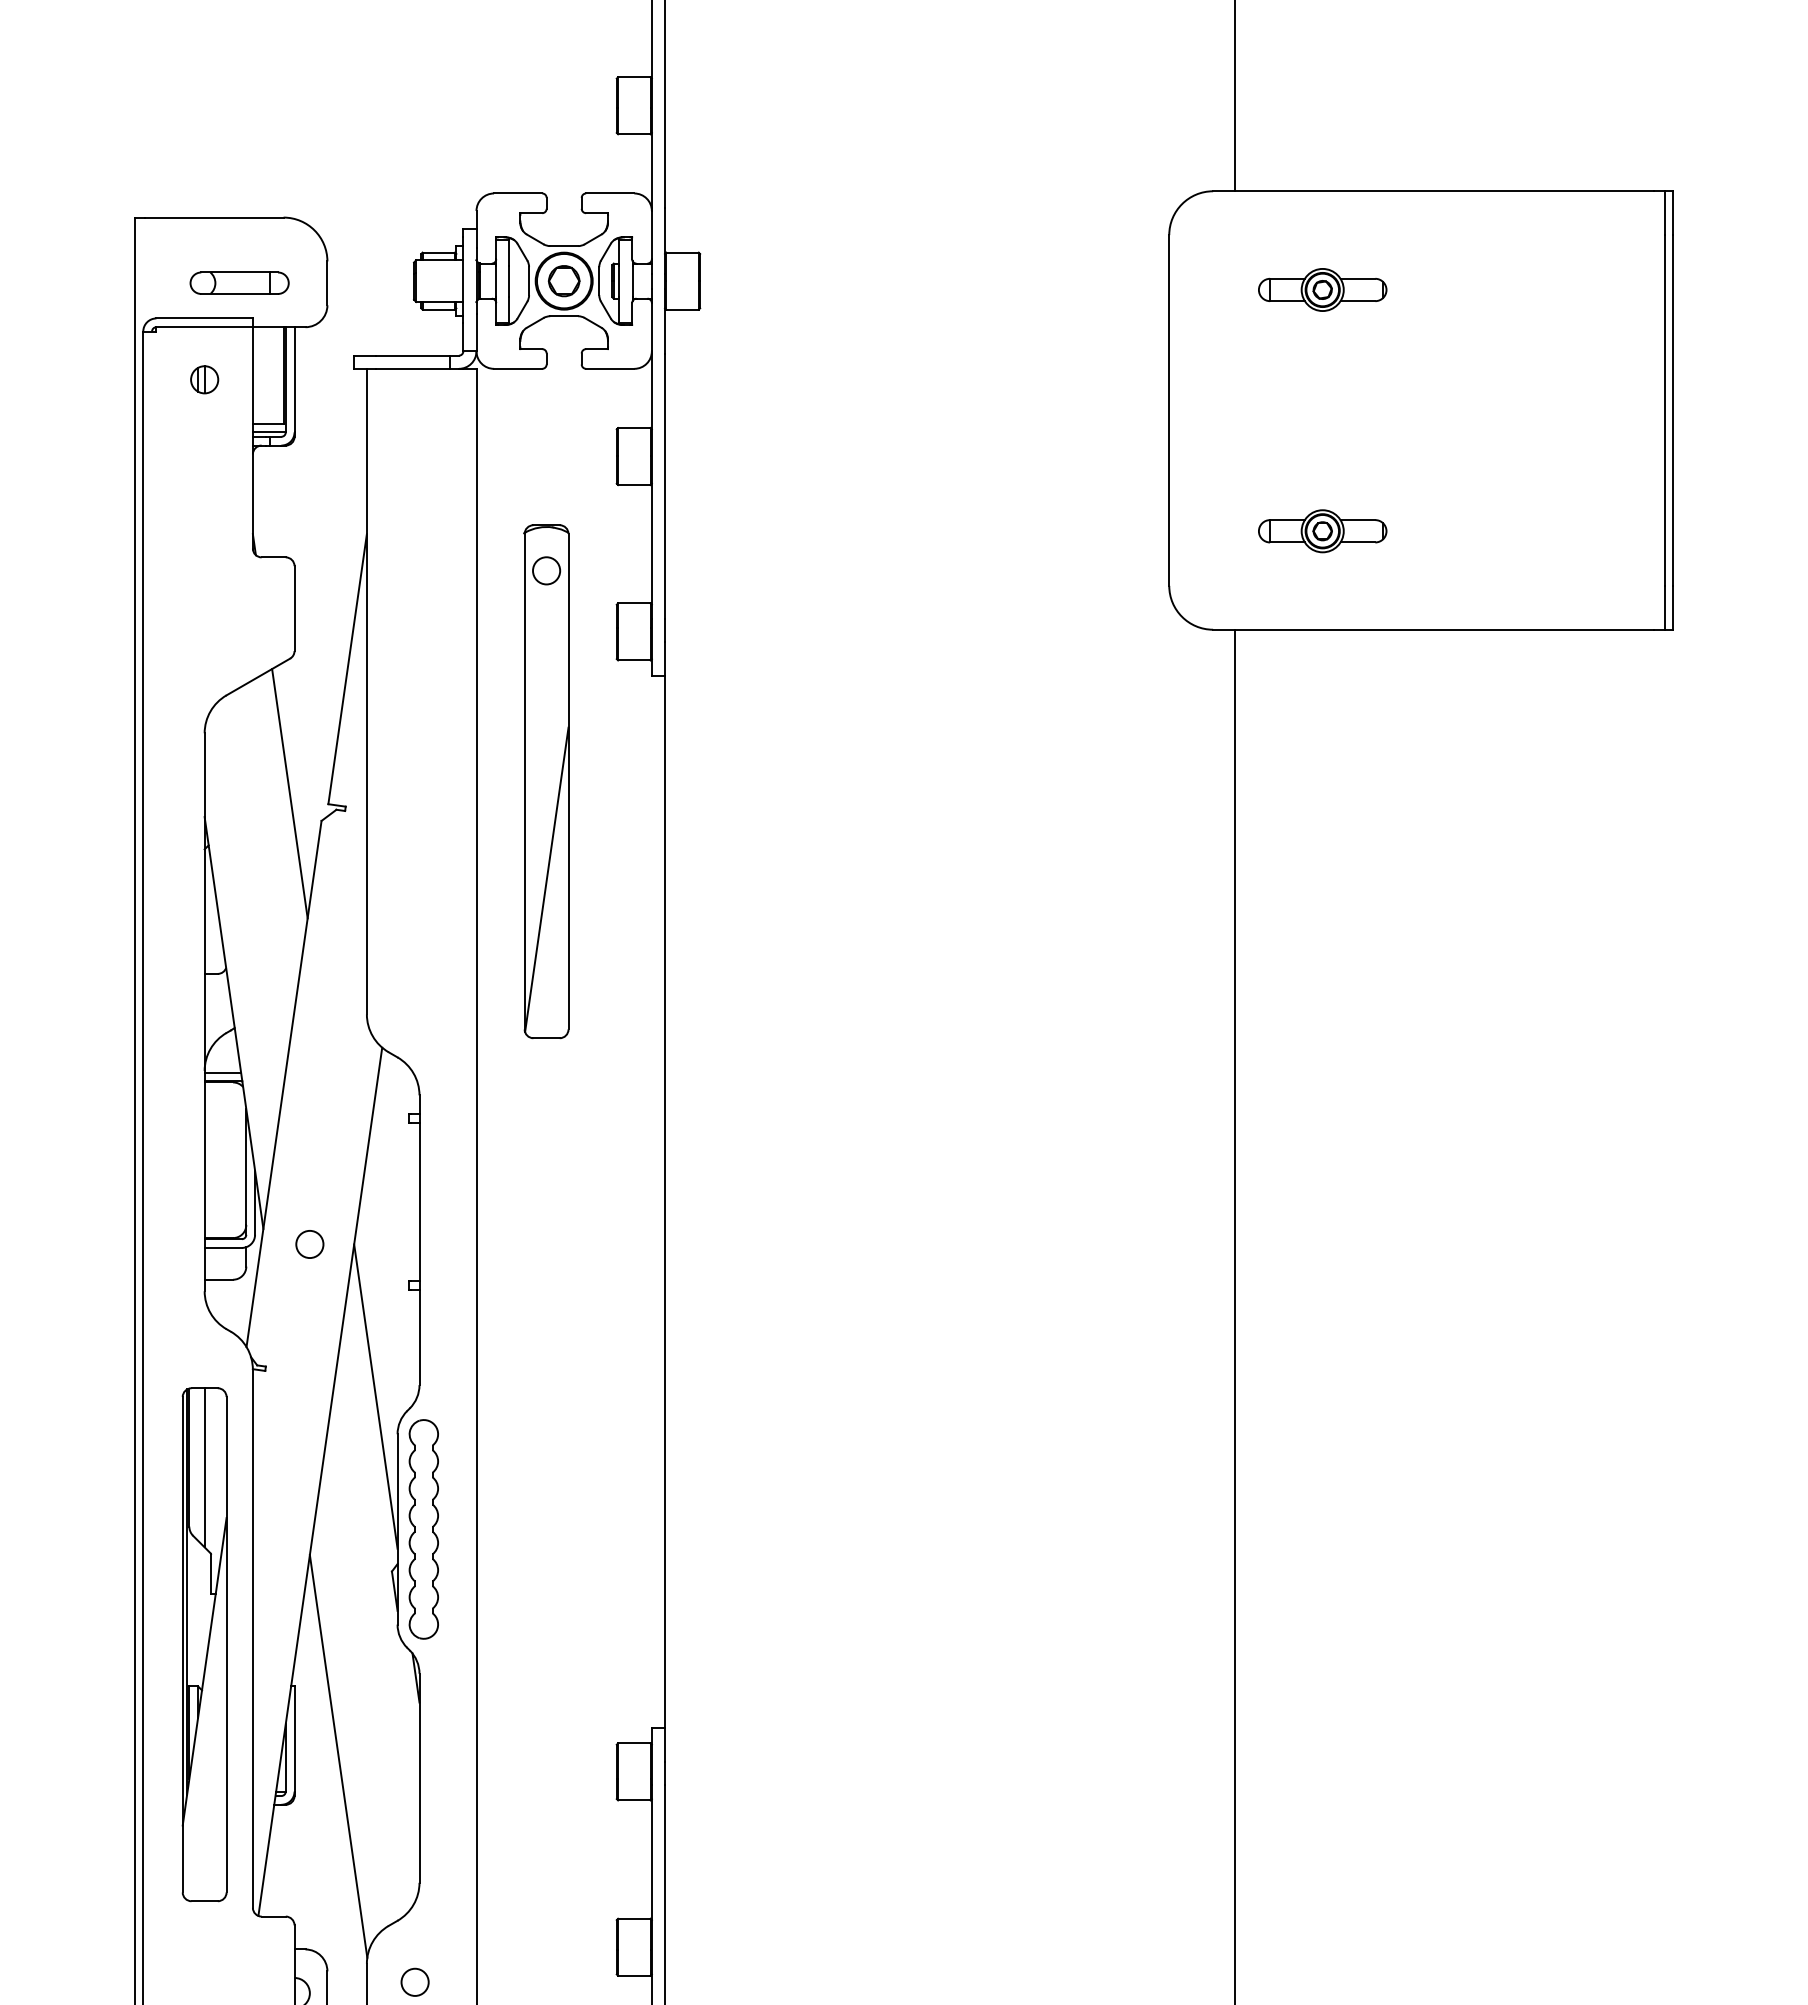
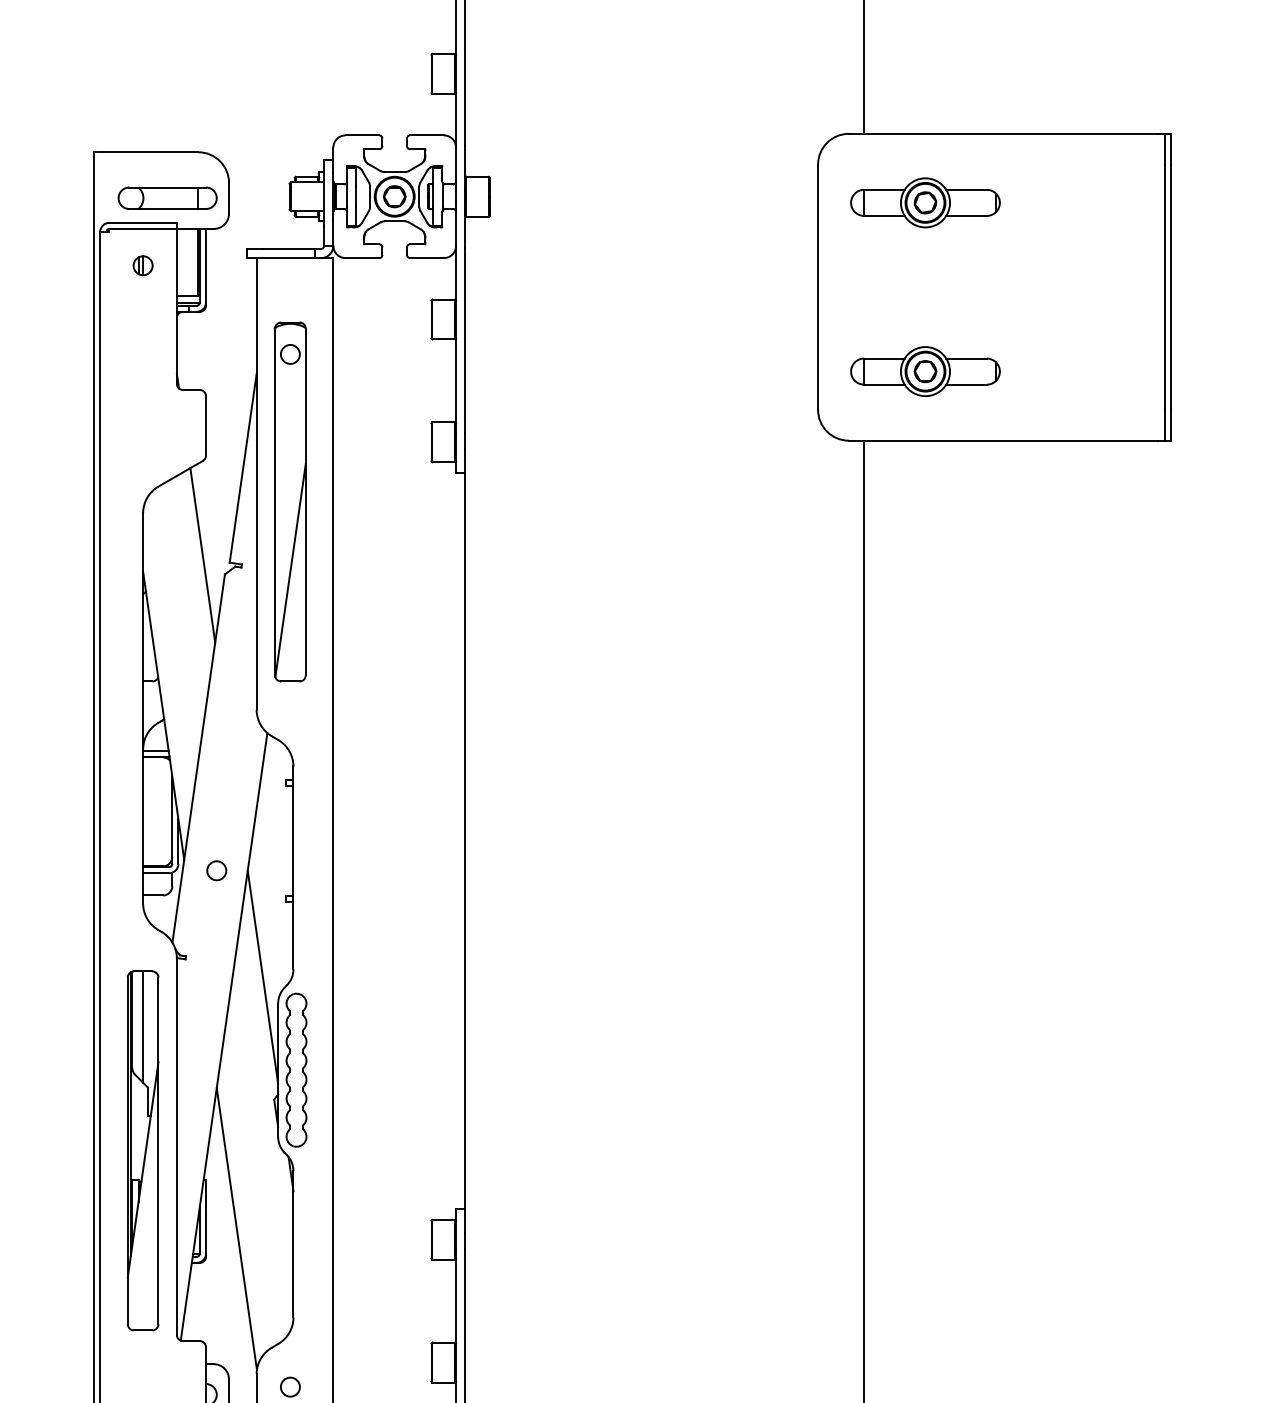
part: (239, 282) -> (167, 197), size x1.43
part: (1322, 289) -> (925, 202), size x1.67
part: (1322, 530) -> (925, 371), size x1.67
part: (545, 780) -> (289, 501), moved

